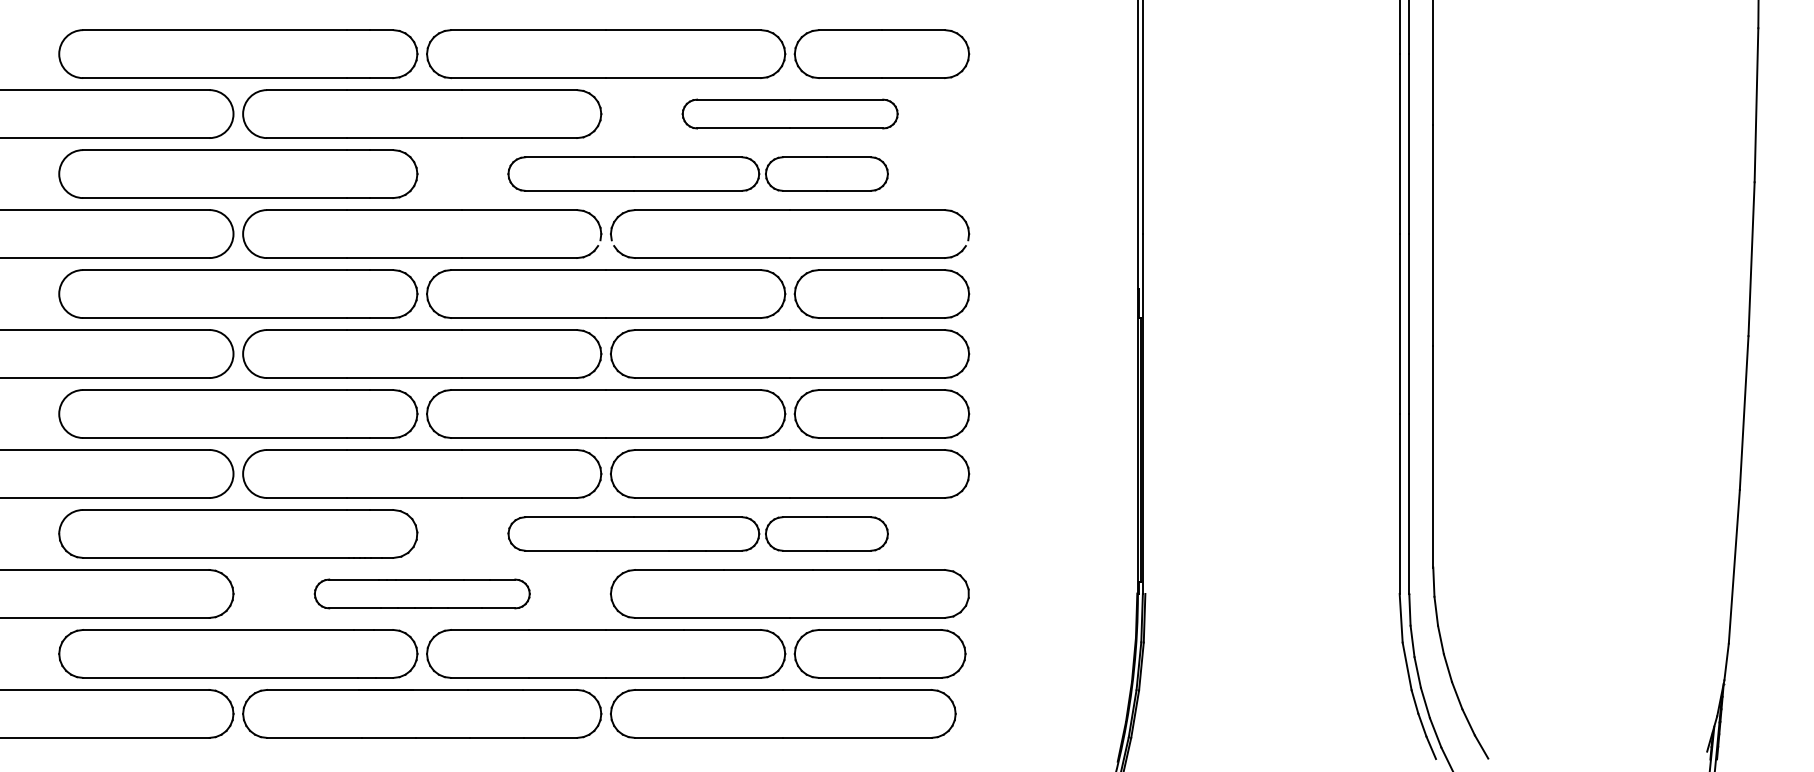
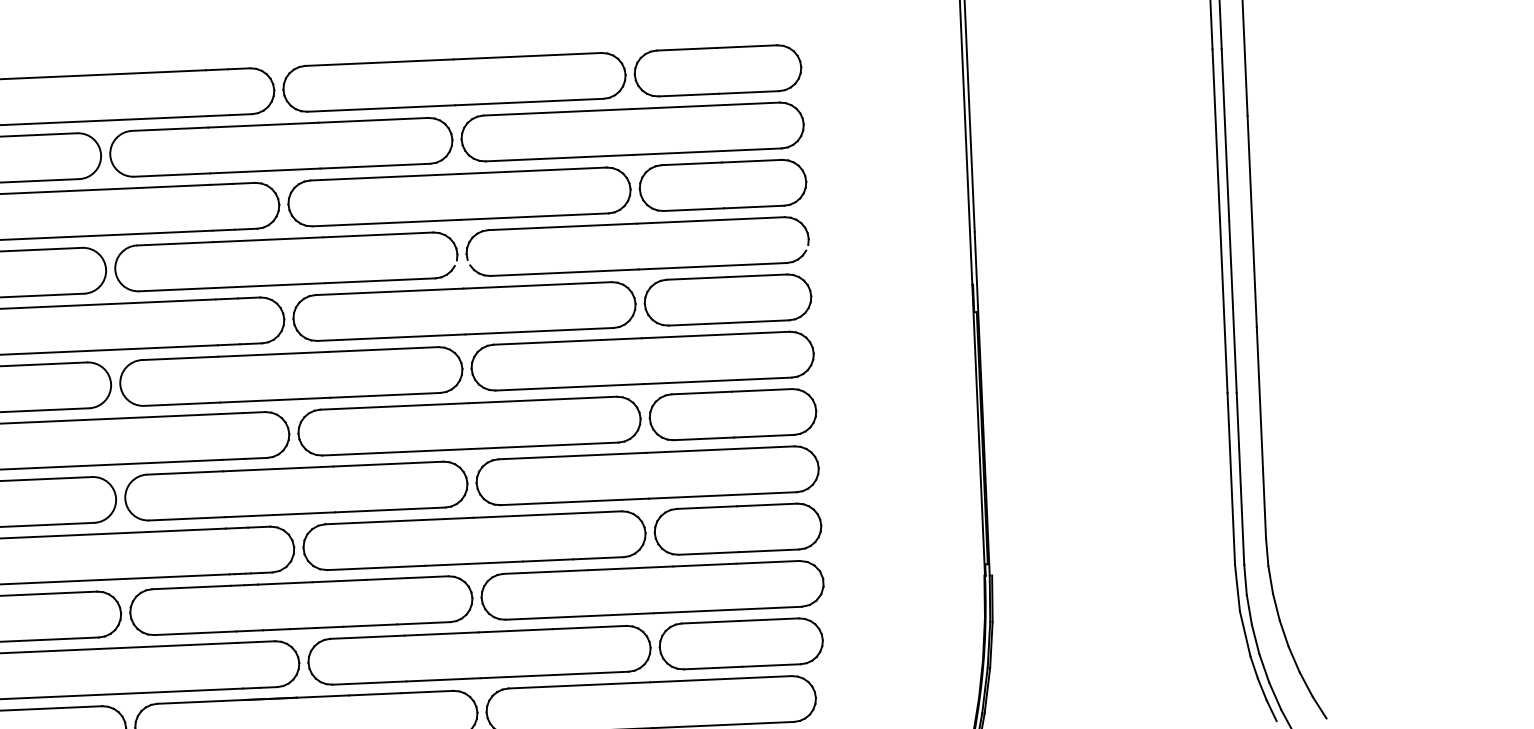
part: (790, 113) -> (633, 131), size x1.67
part: (698, 173) -> (547, 192), size x1.43
part: (698, 533) -> (562, 536), size x1.43
part: (422, 593) -> (301, 605), size x1.67

